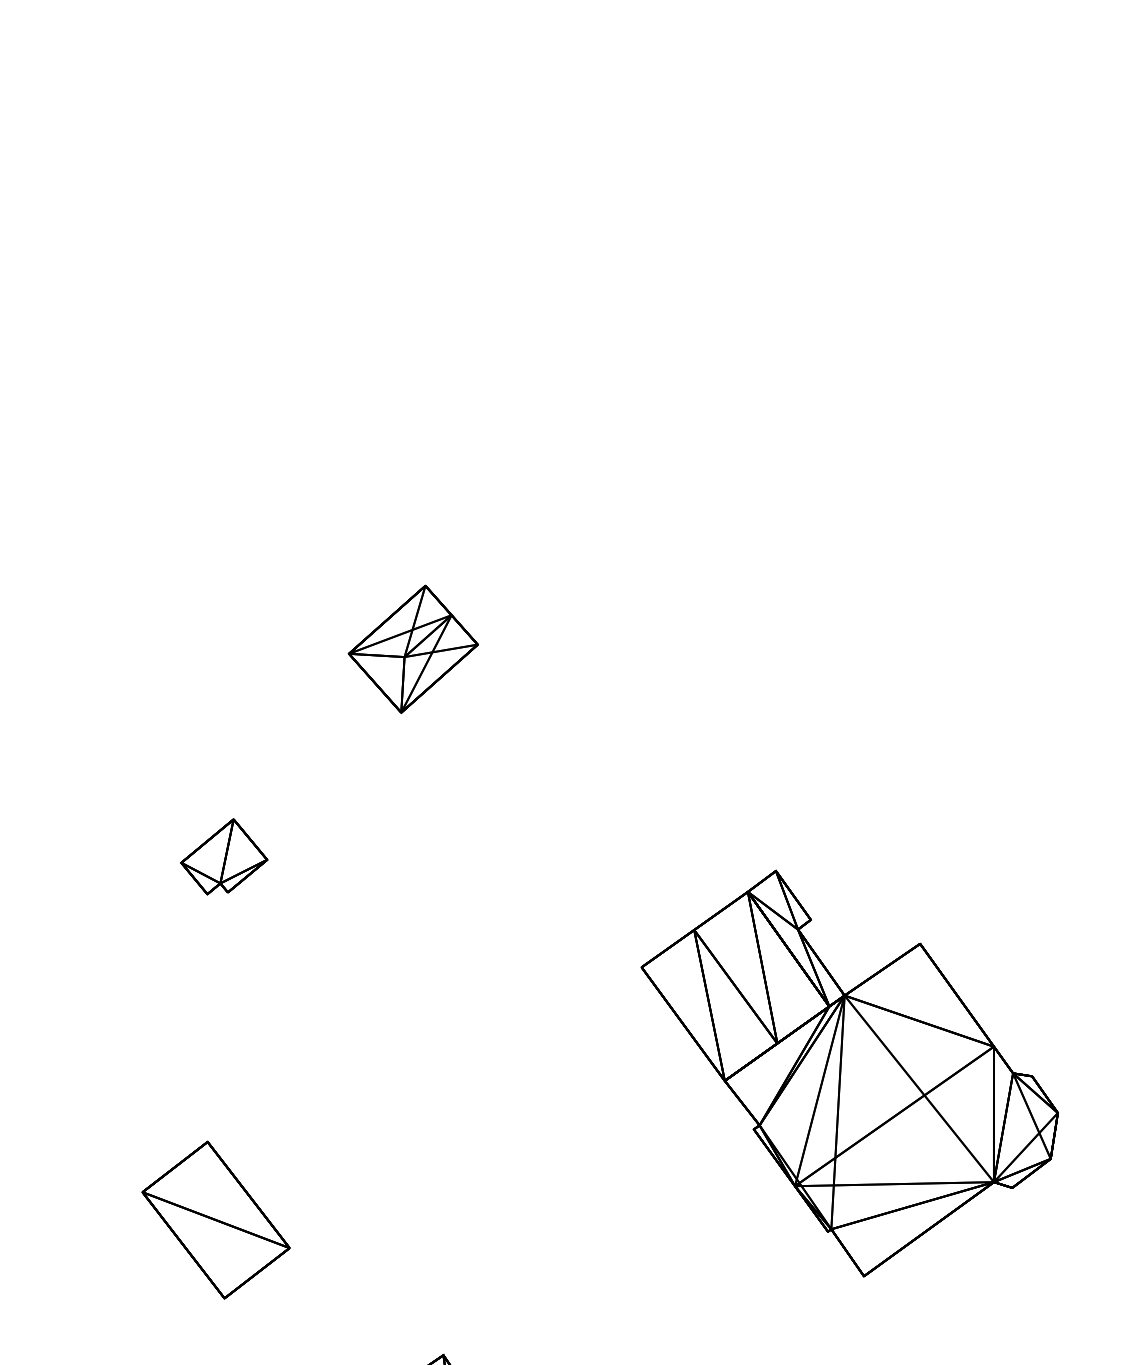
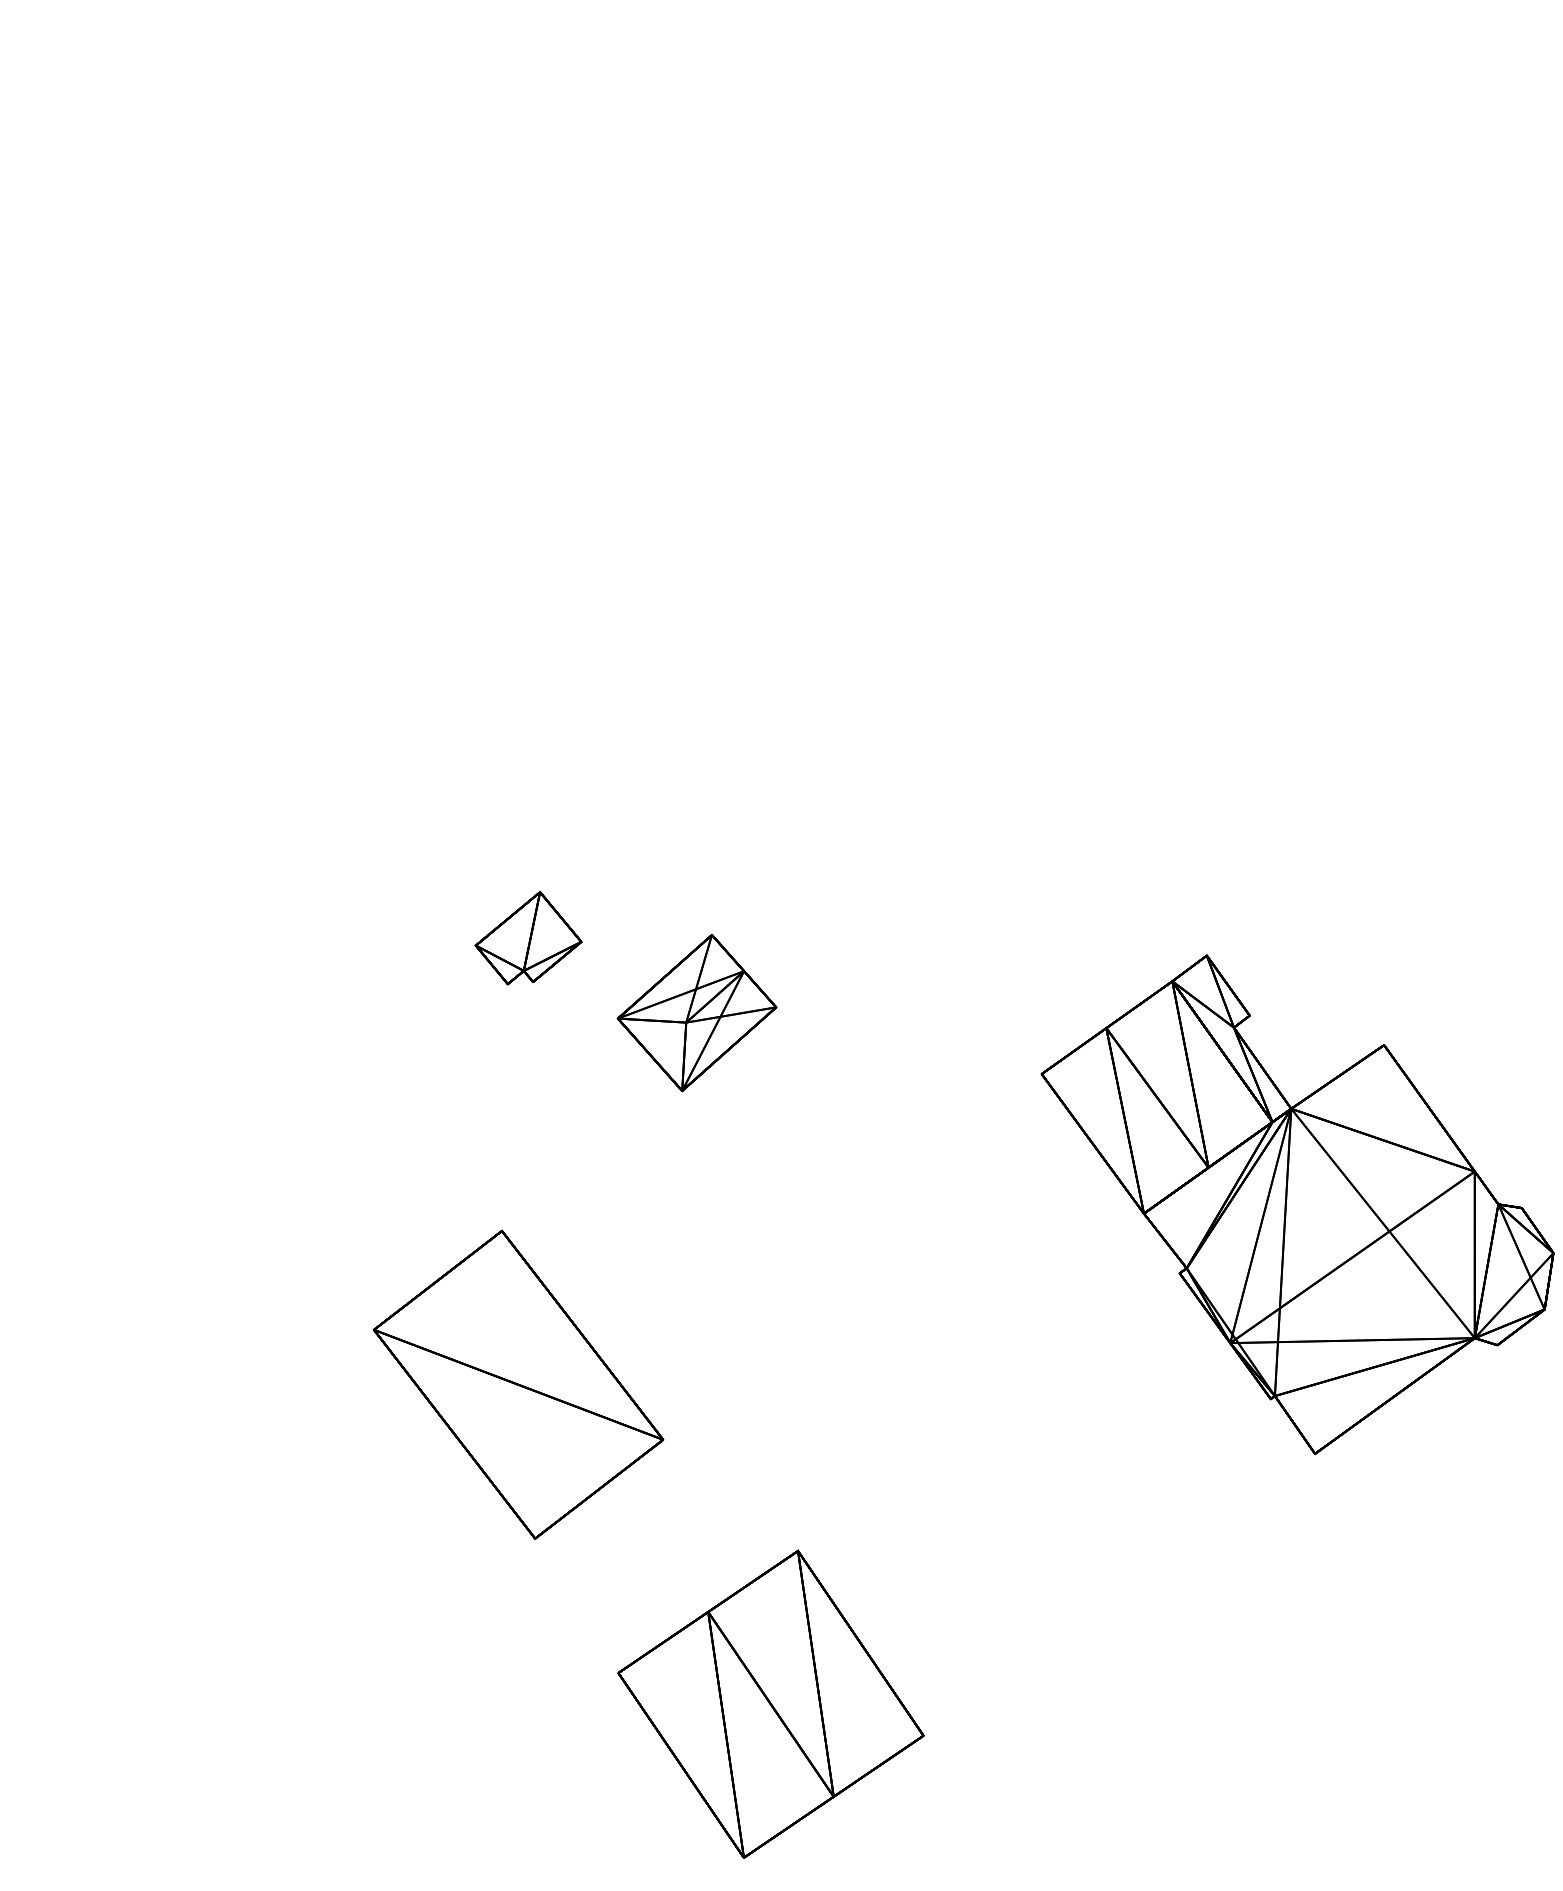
part: (412, 649) -> (696, 1013), moved
part: (216, 1219) -> (518, 1384), size x1.6

